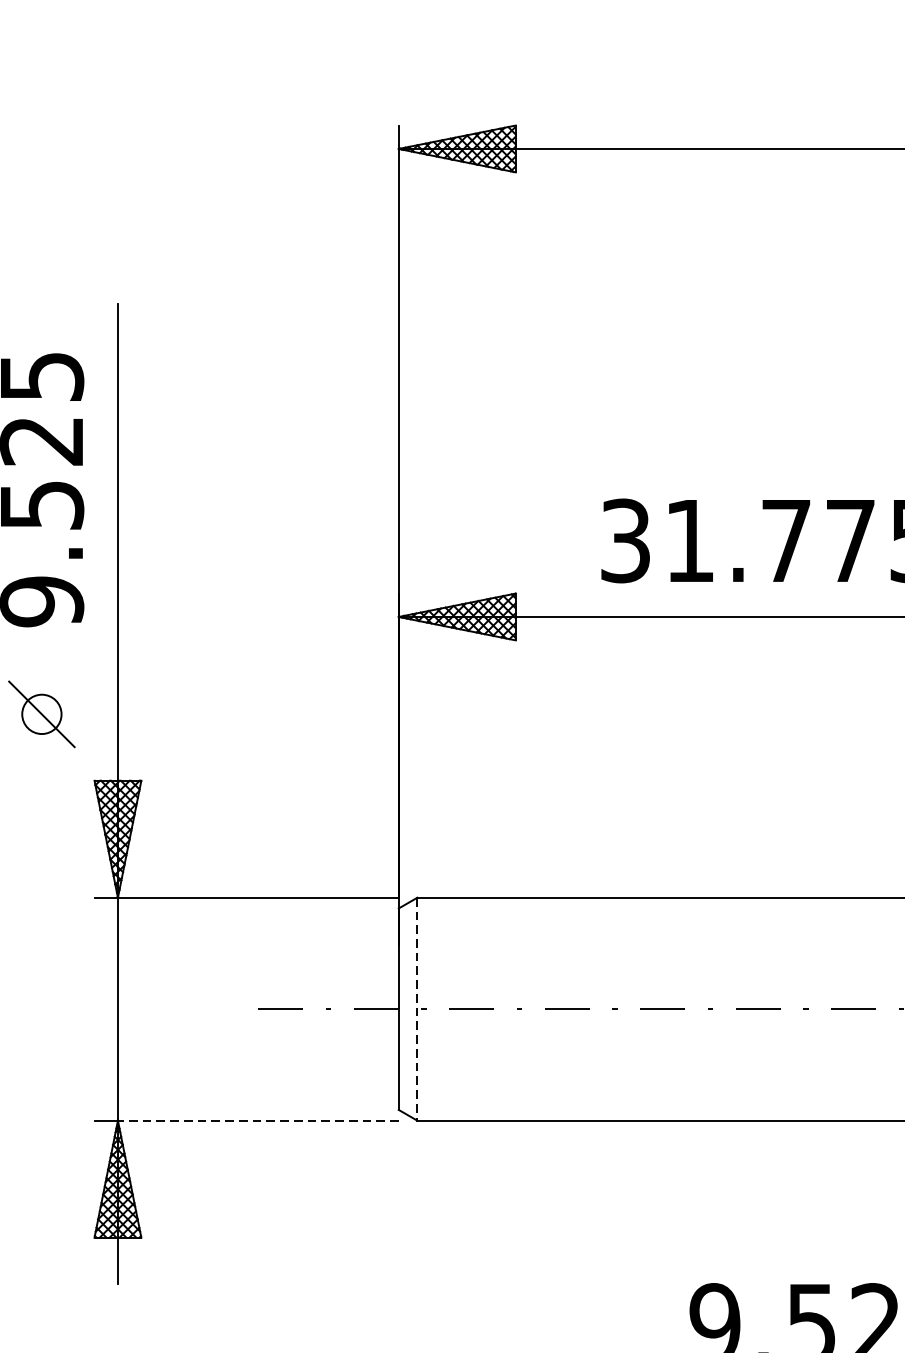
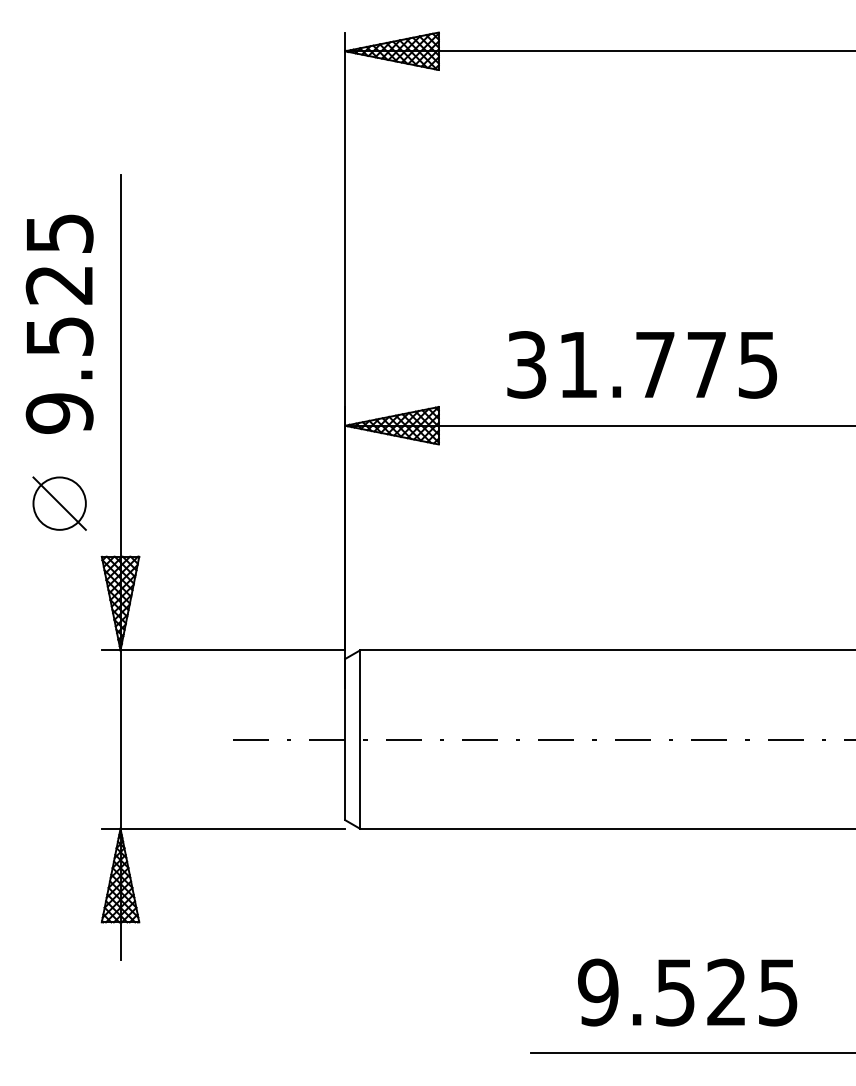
circle: (41, 714) -> (59, 503), size x1.67
line: (417, 1010) -> (360, 740), dashed -> solid
line: (257, 1120) -> (232, 828), dashed -> solid

